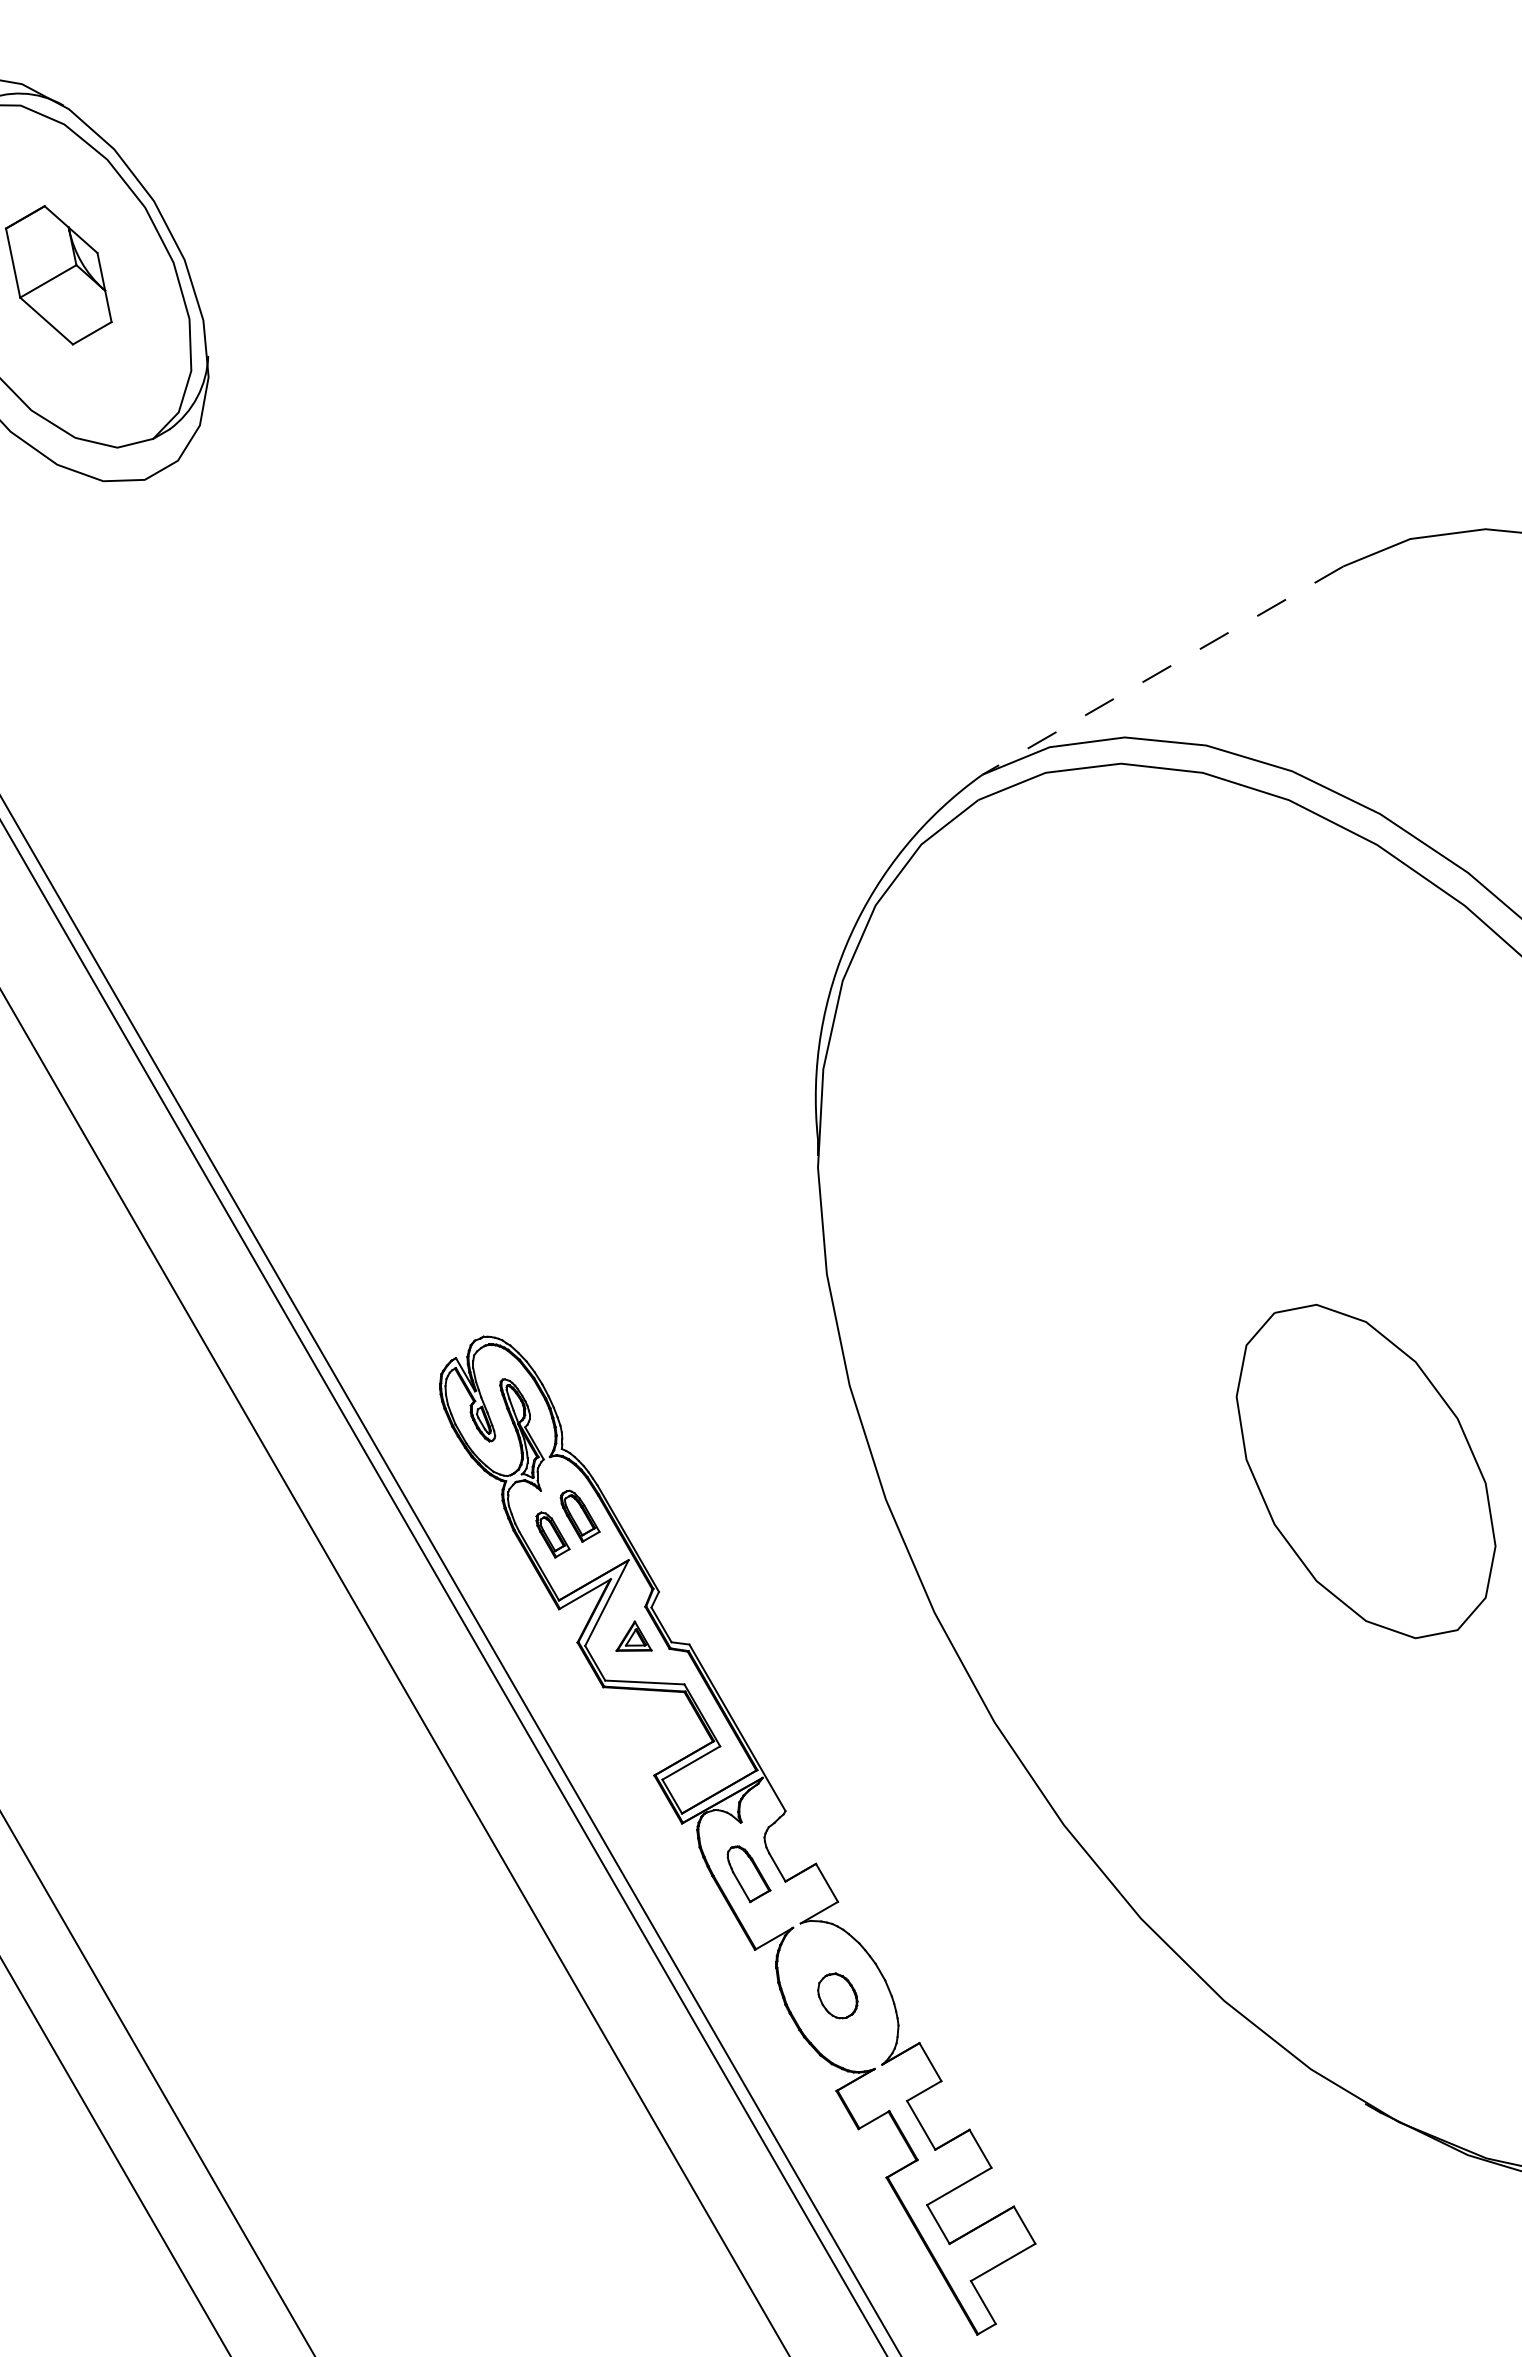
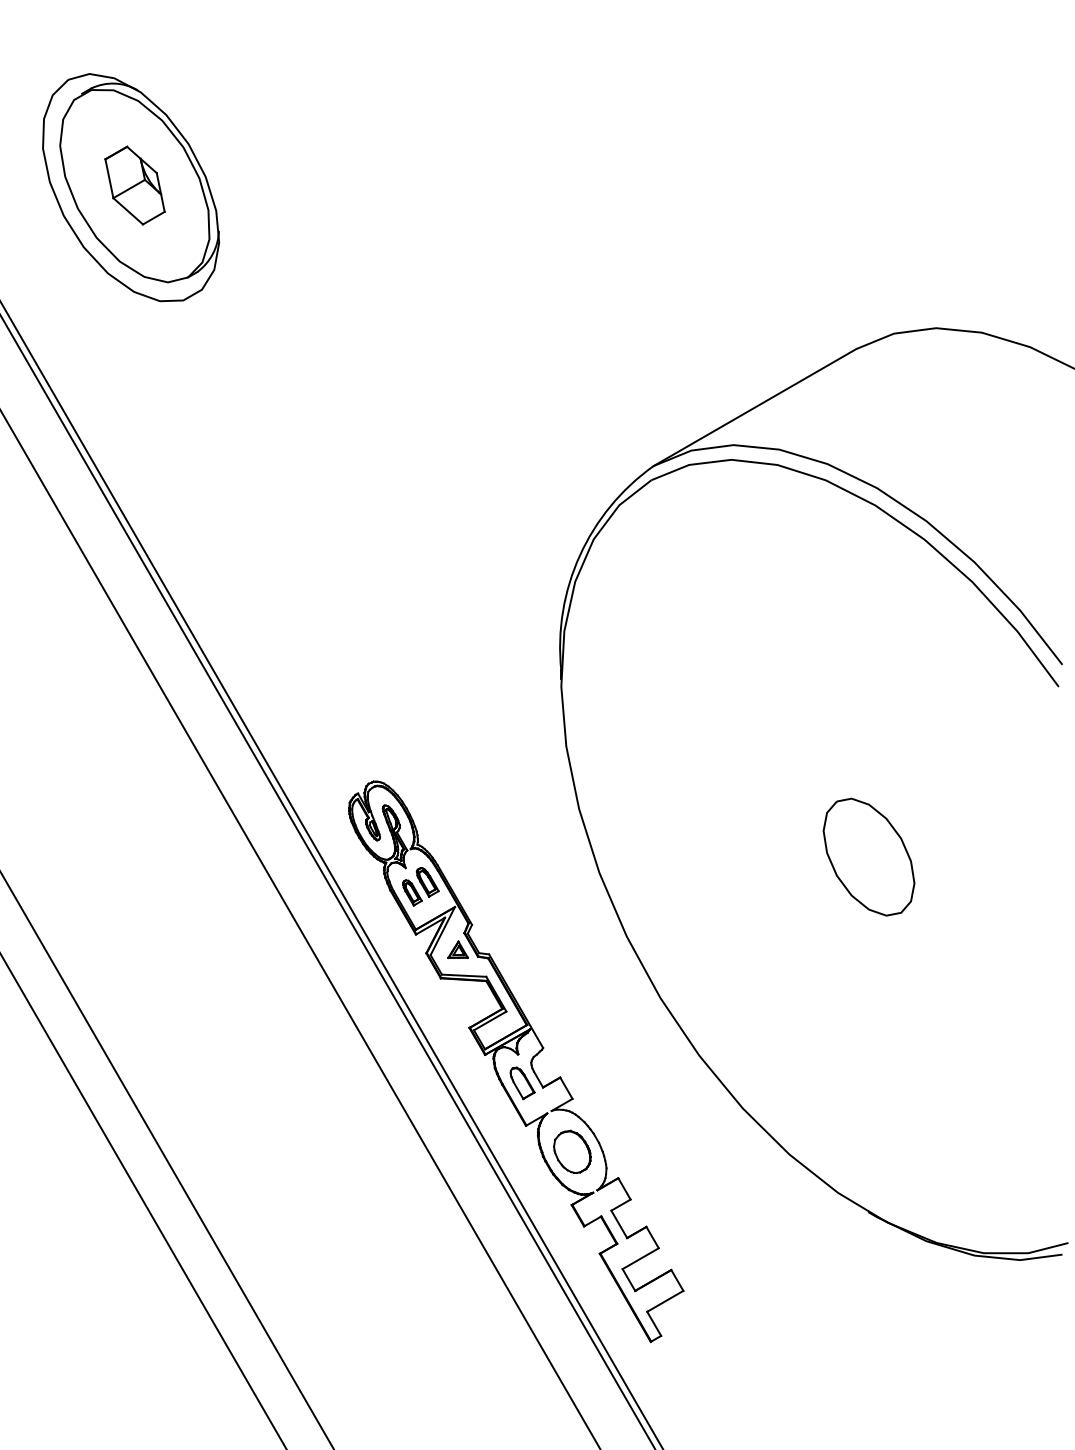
line: (1163, 670) -> (755, 407), dashed -> solid
part: (1365, 1470) -> (868, 856), size x0.62
part: (837, 1995) -> (572, 1151), size x1.67

